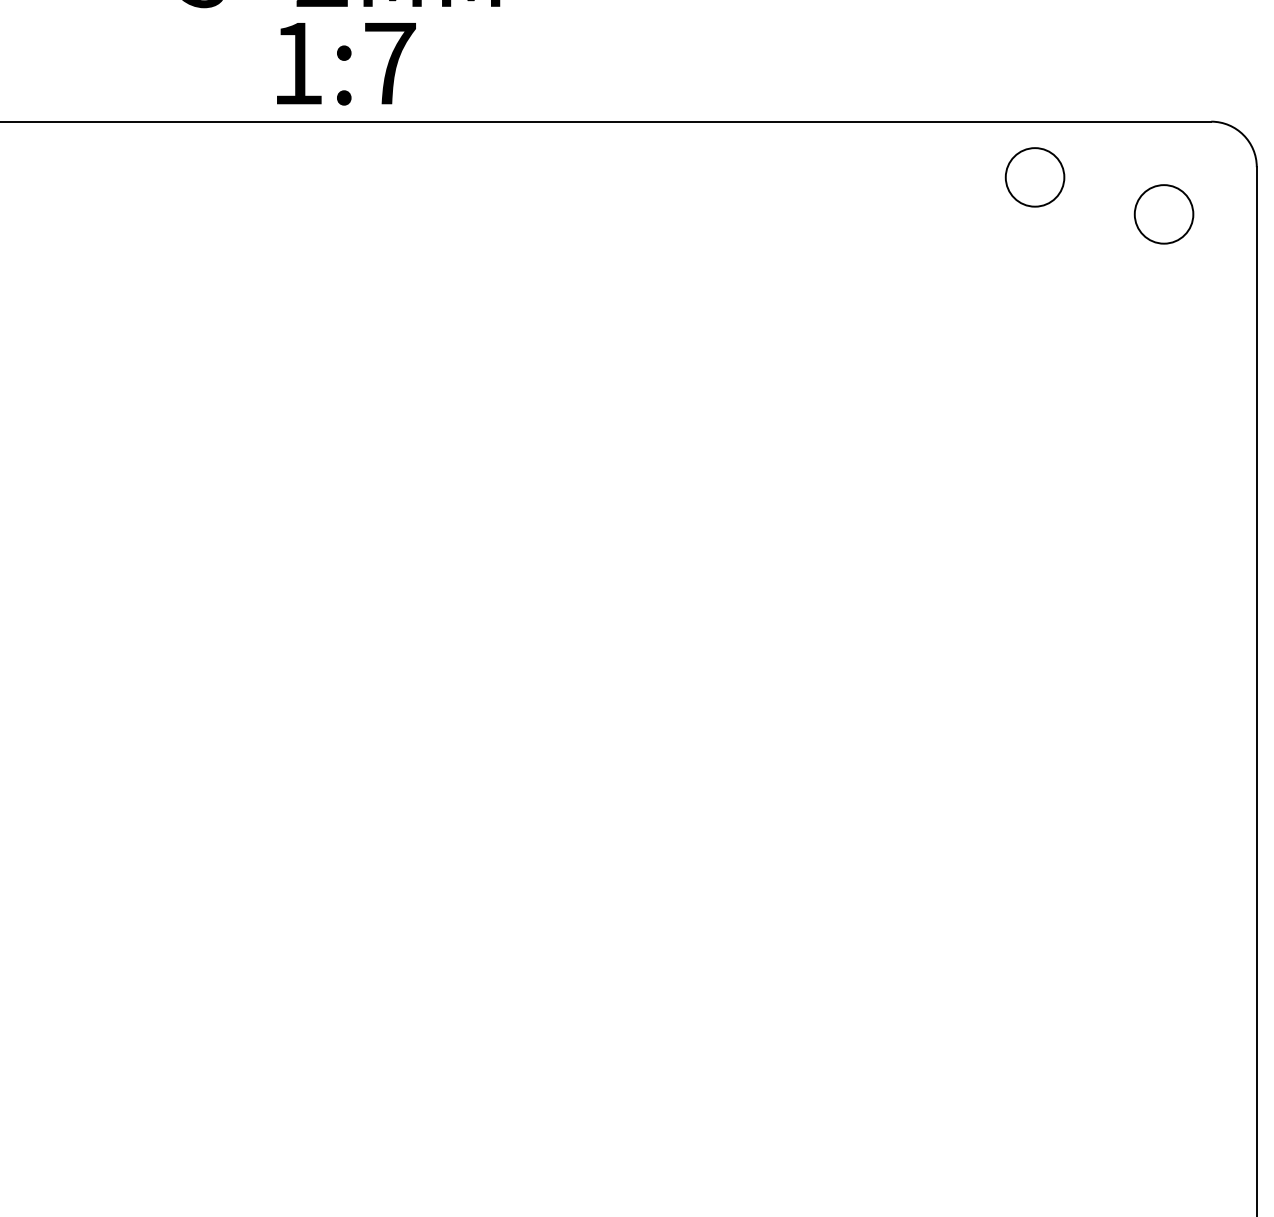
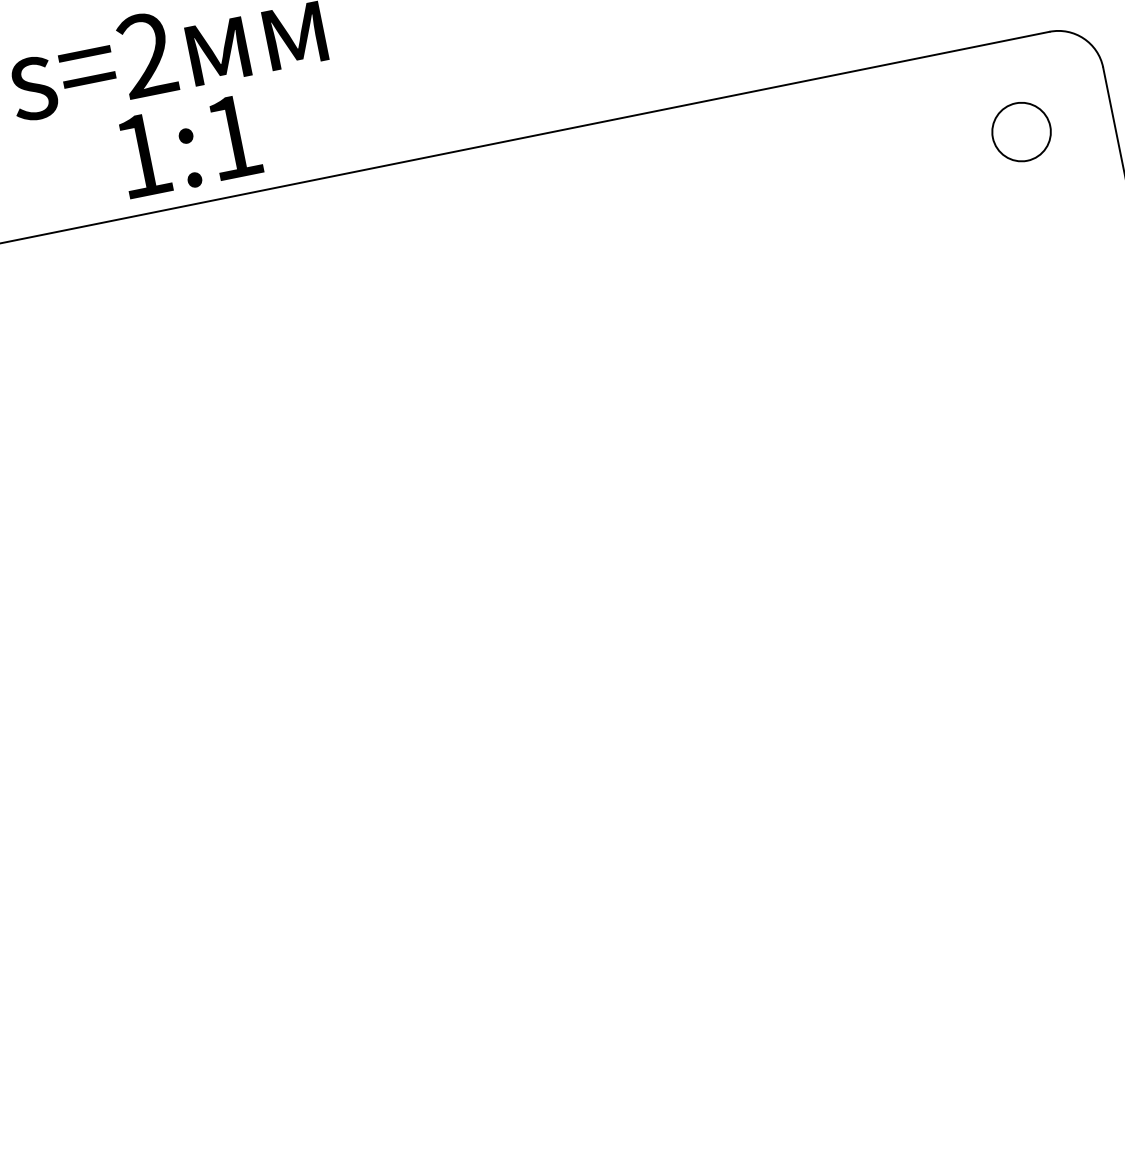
text: (390, 63) -> (233, 137), 1:7 -> 1:1
circle: (1034, 177) -> (887, 121), removed

